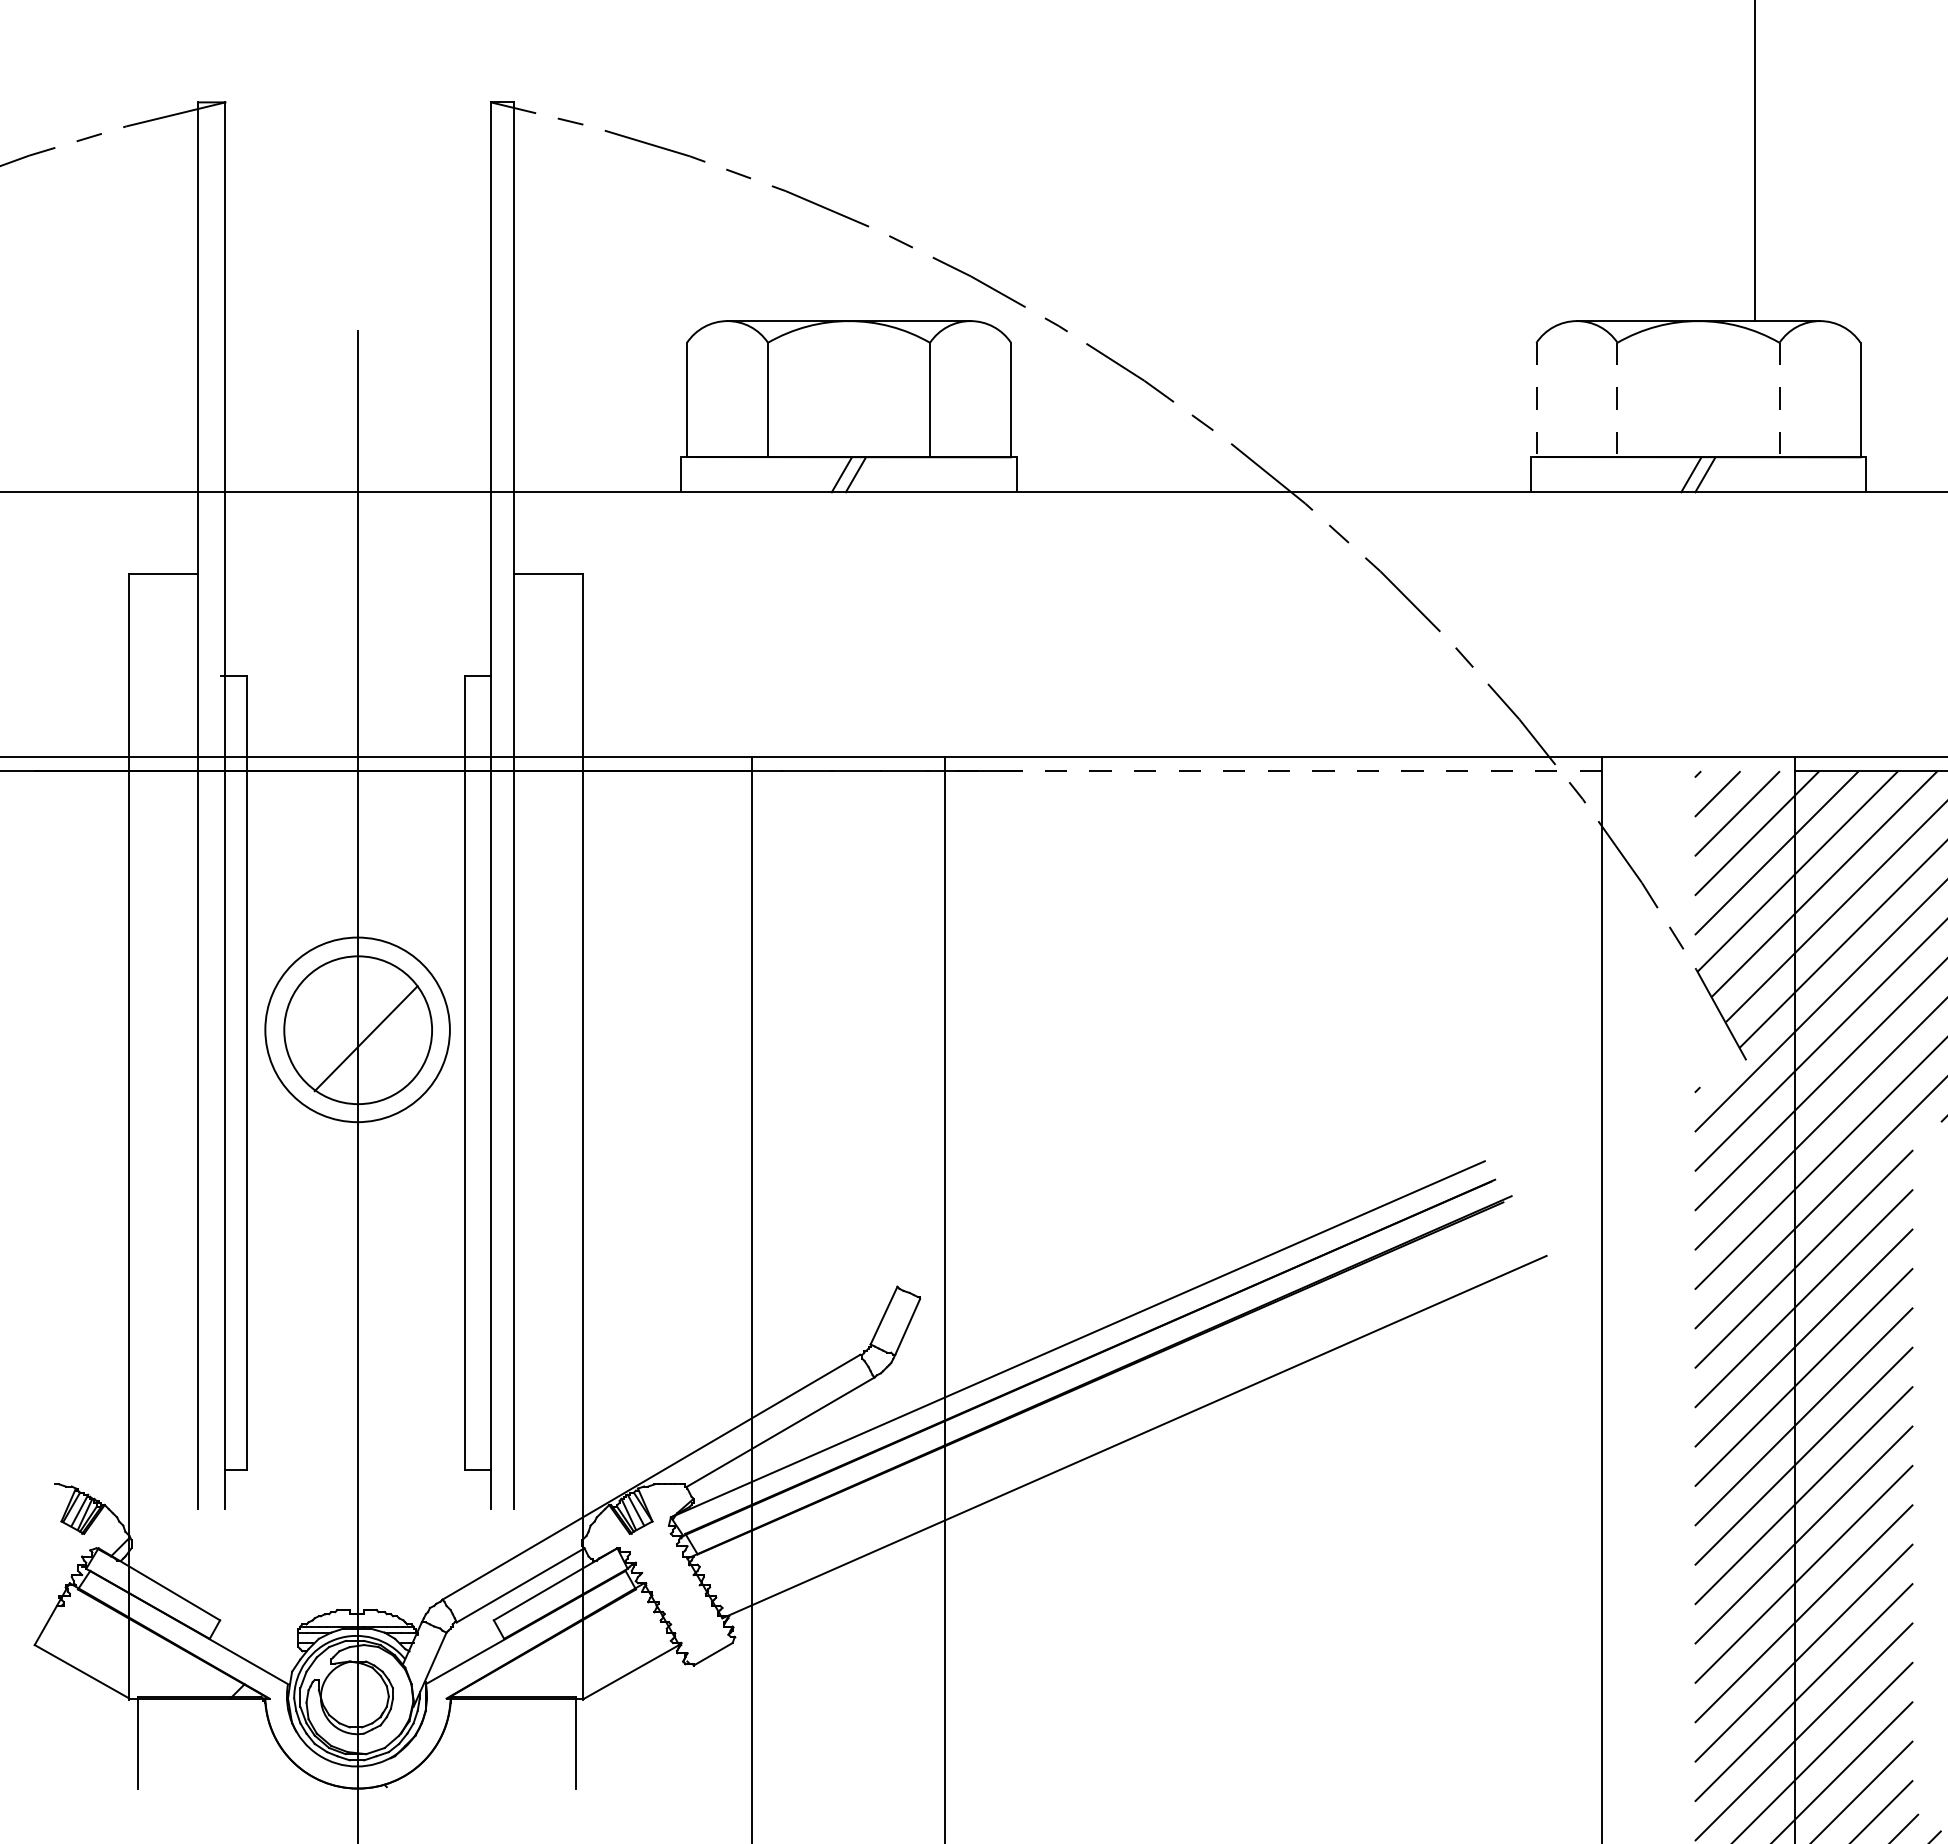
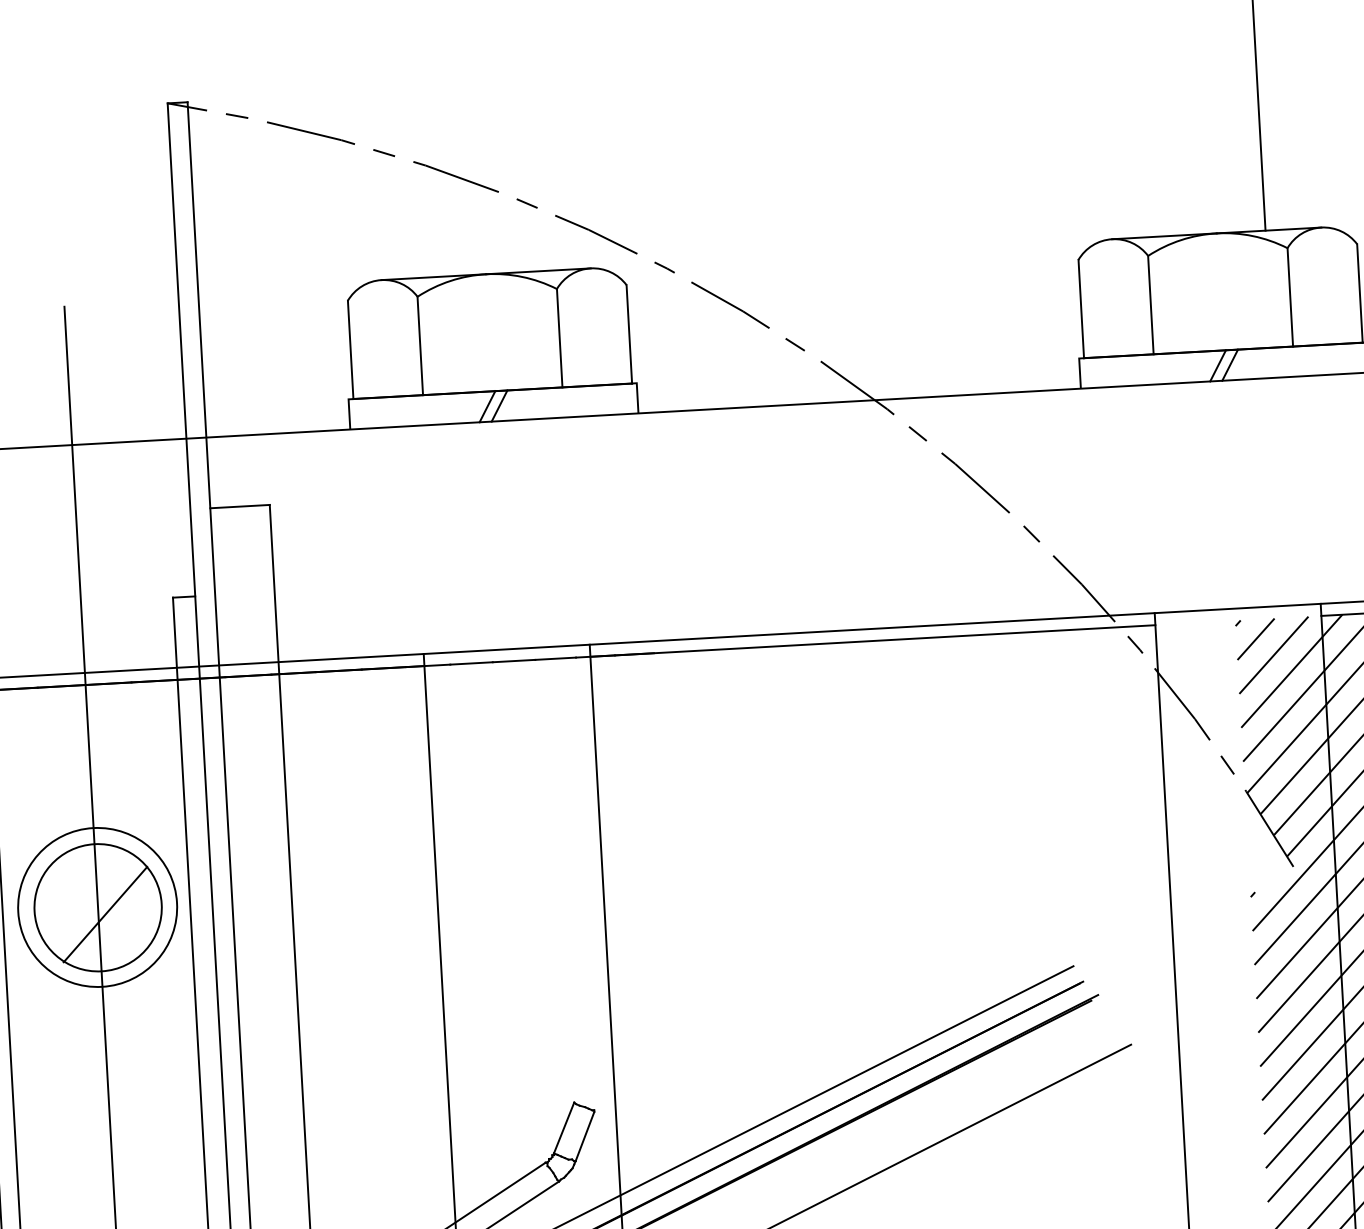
line: (1536, 400) -> (1081, 309), dashed -> solid
line: (1617, 400) -> (1150, 305), dashed -> solid
line: (1779, 400) -> (1290, 297), dashed -> solid
line: (1273, 771) -> (872, 641), dashed -> solid

